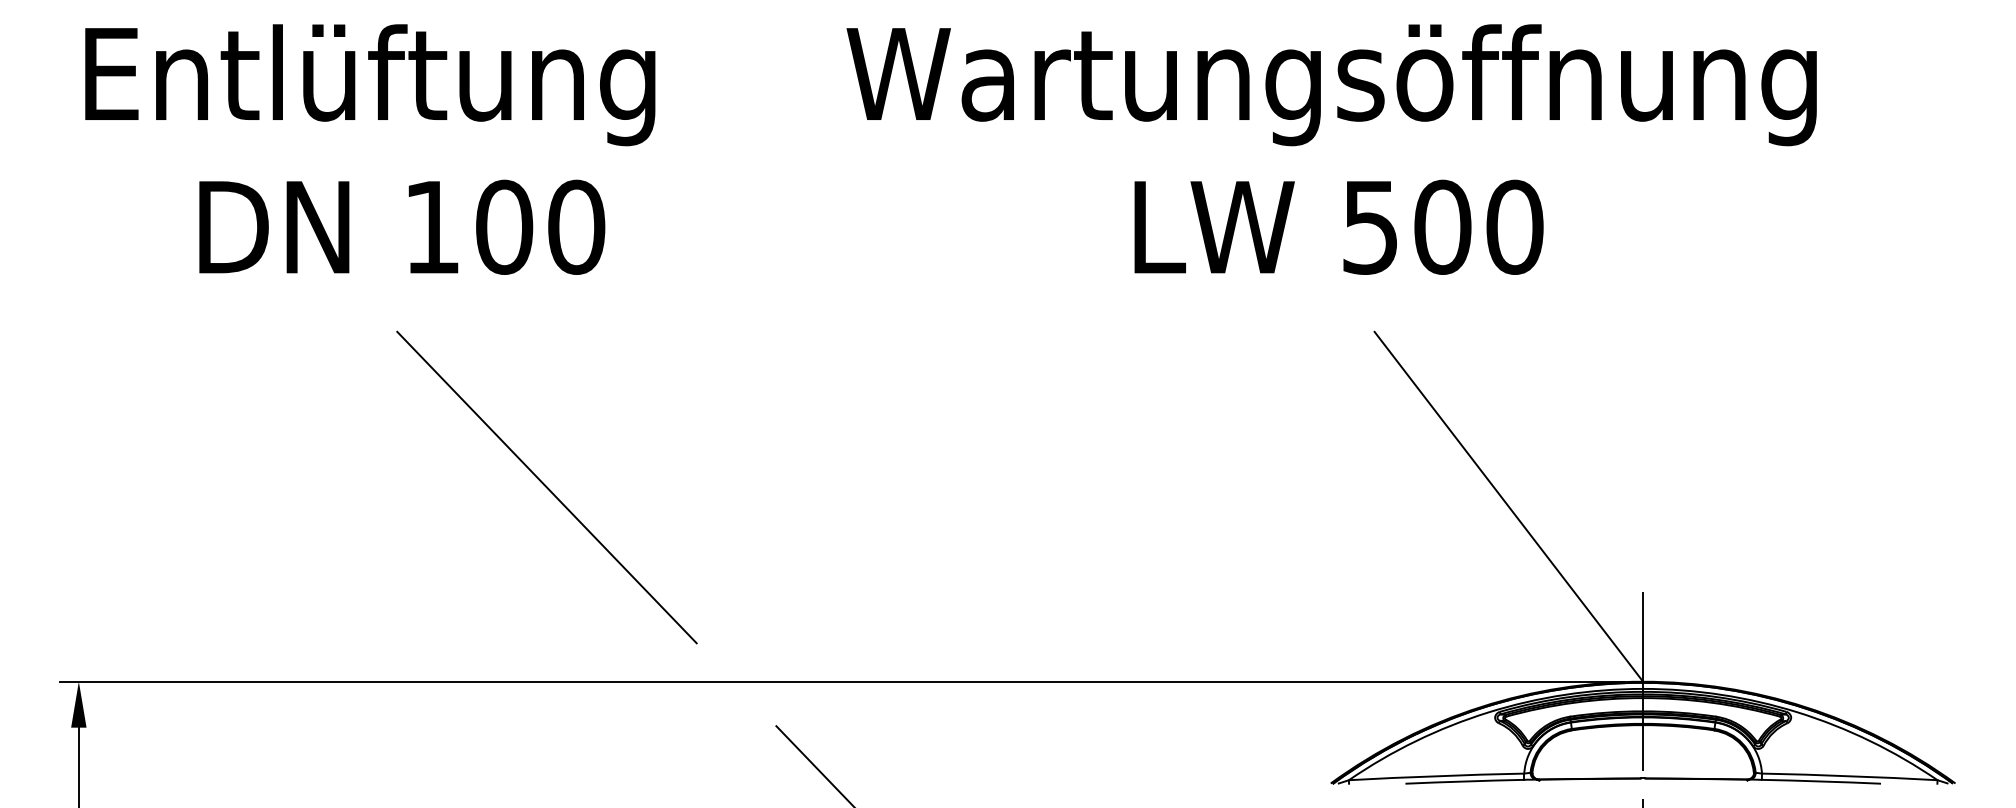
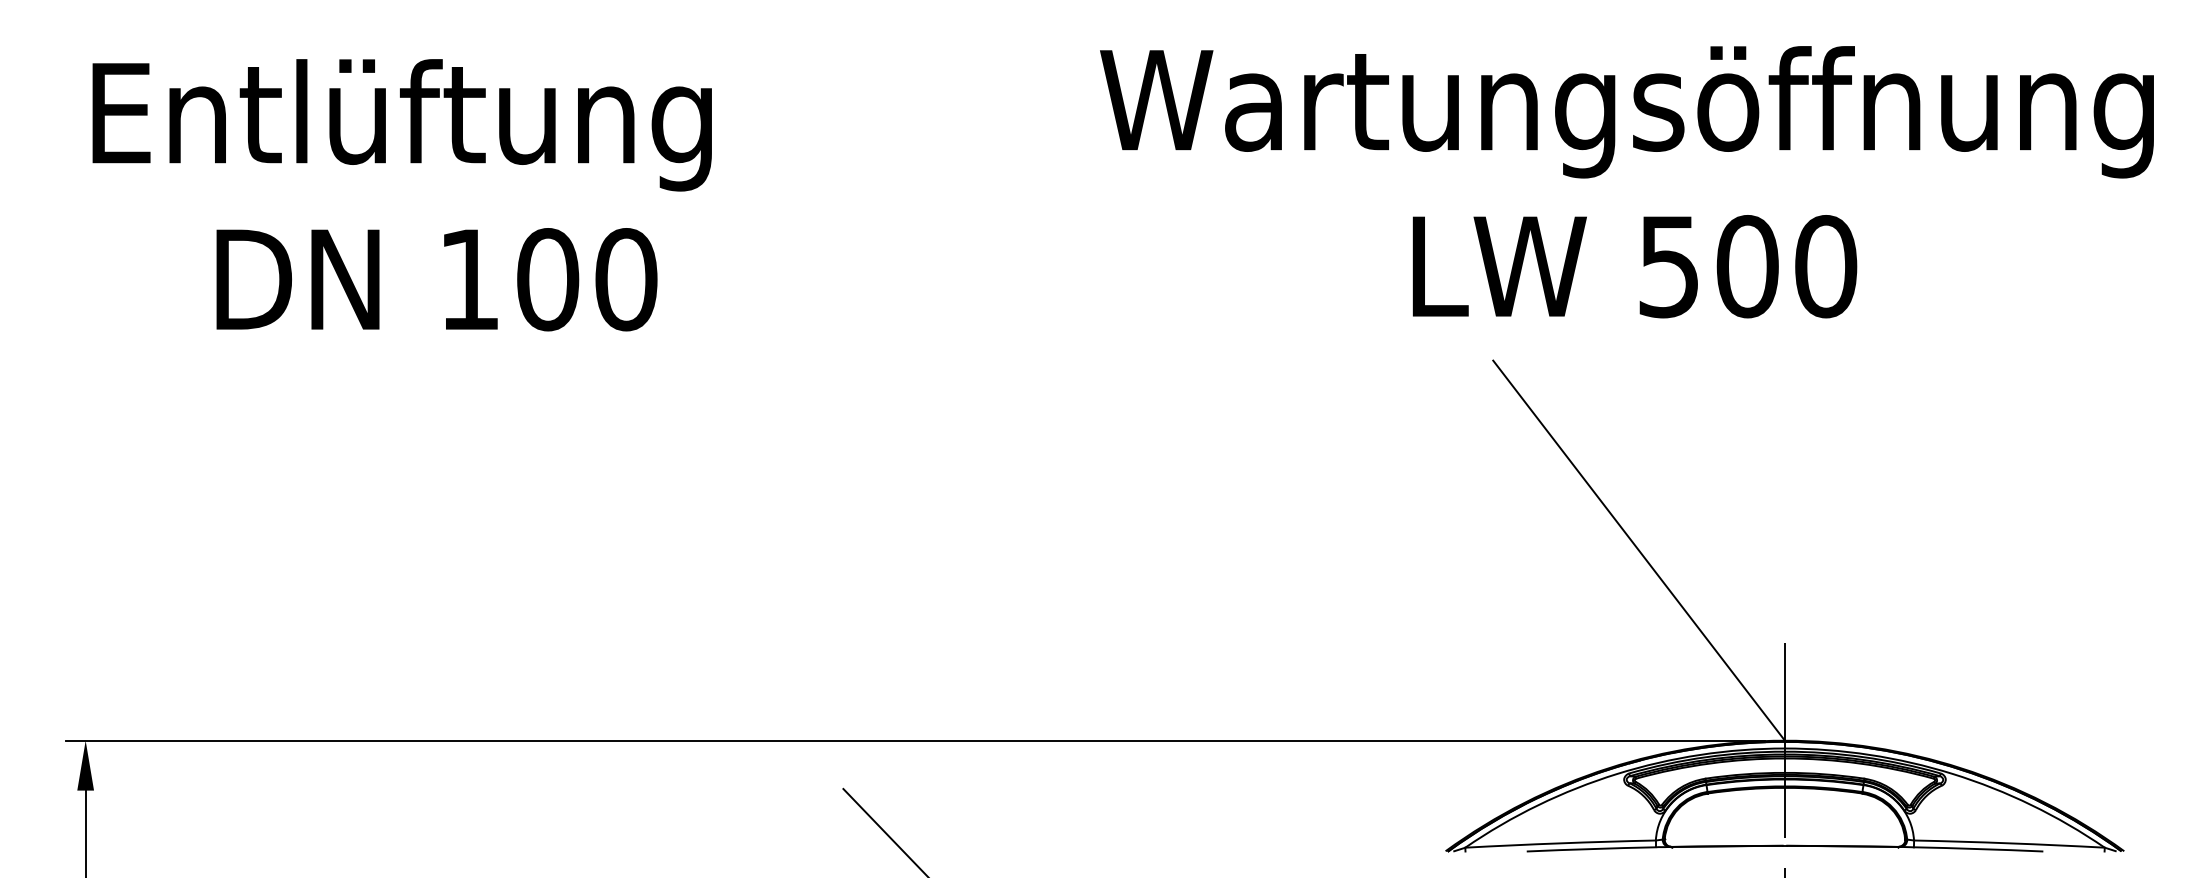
text: (370, 149) -> (402, 195), moved
text: (1331, 149) -> (1626, 182), moved
line: (546, 487) -> (593, 529), removed

